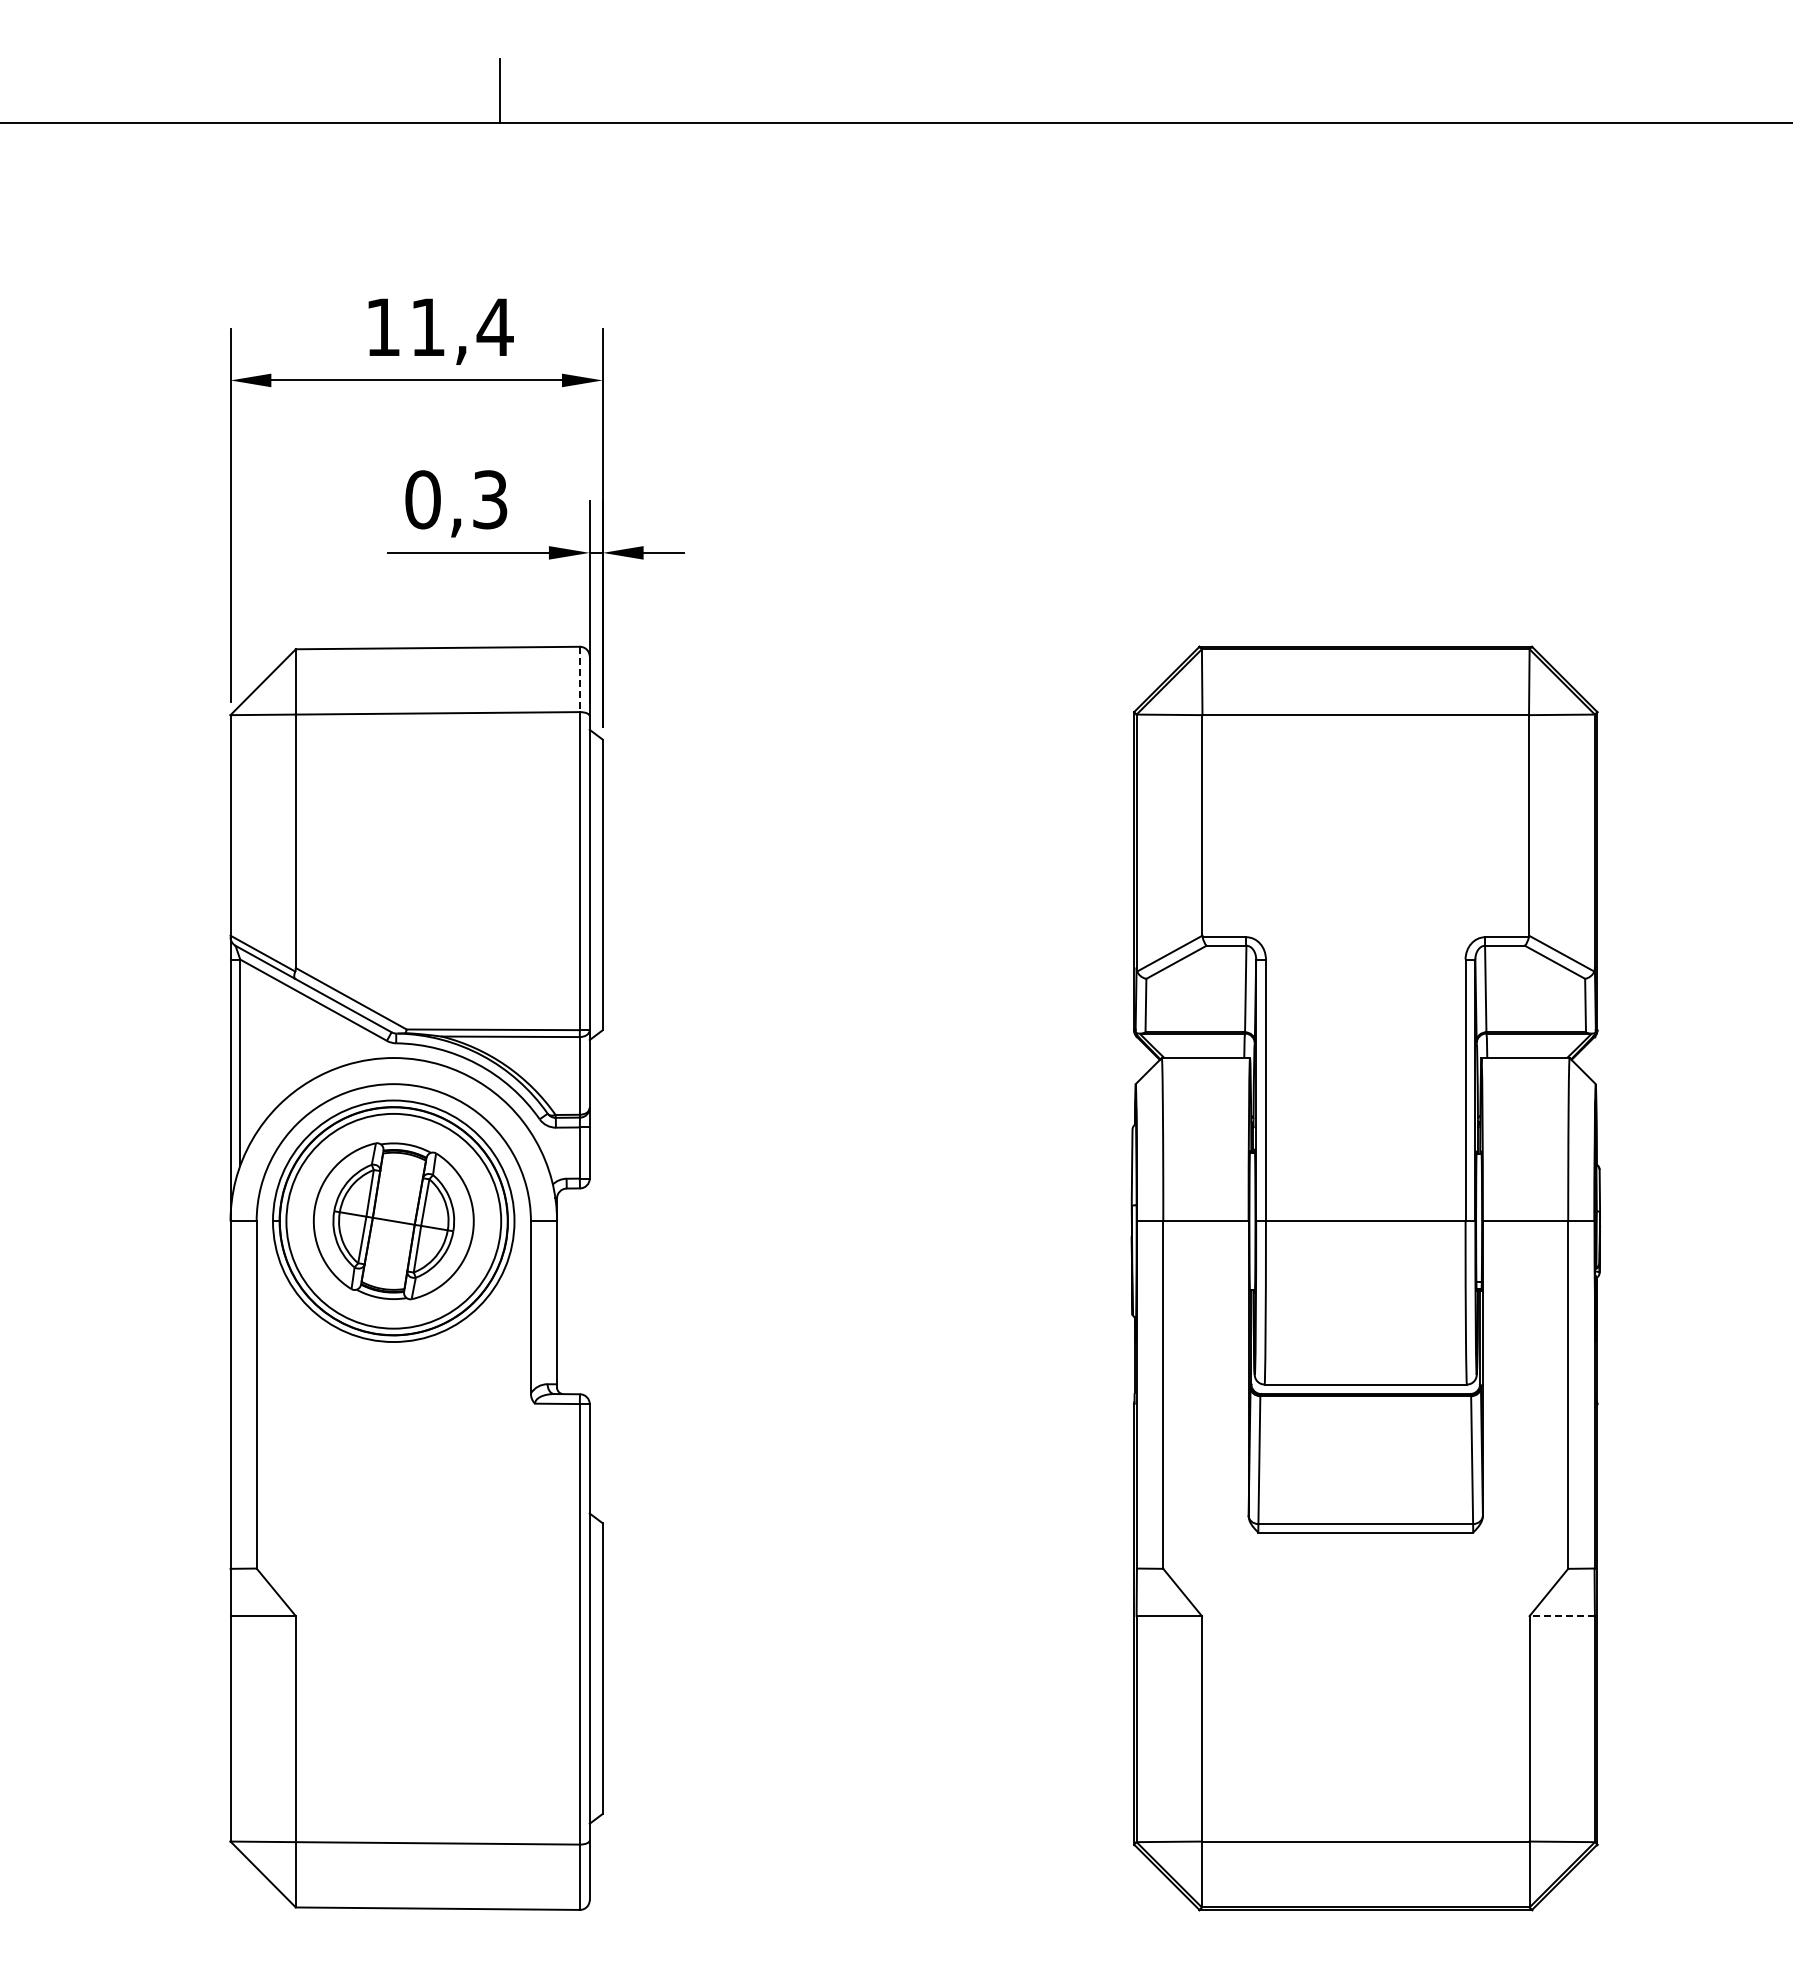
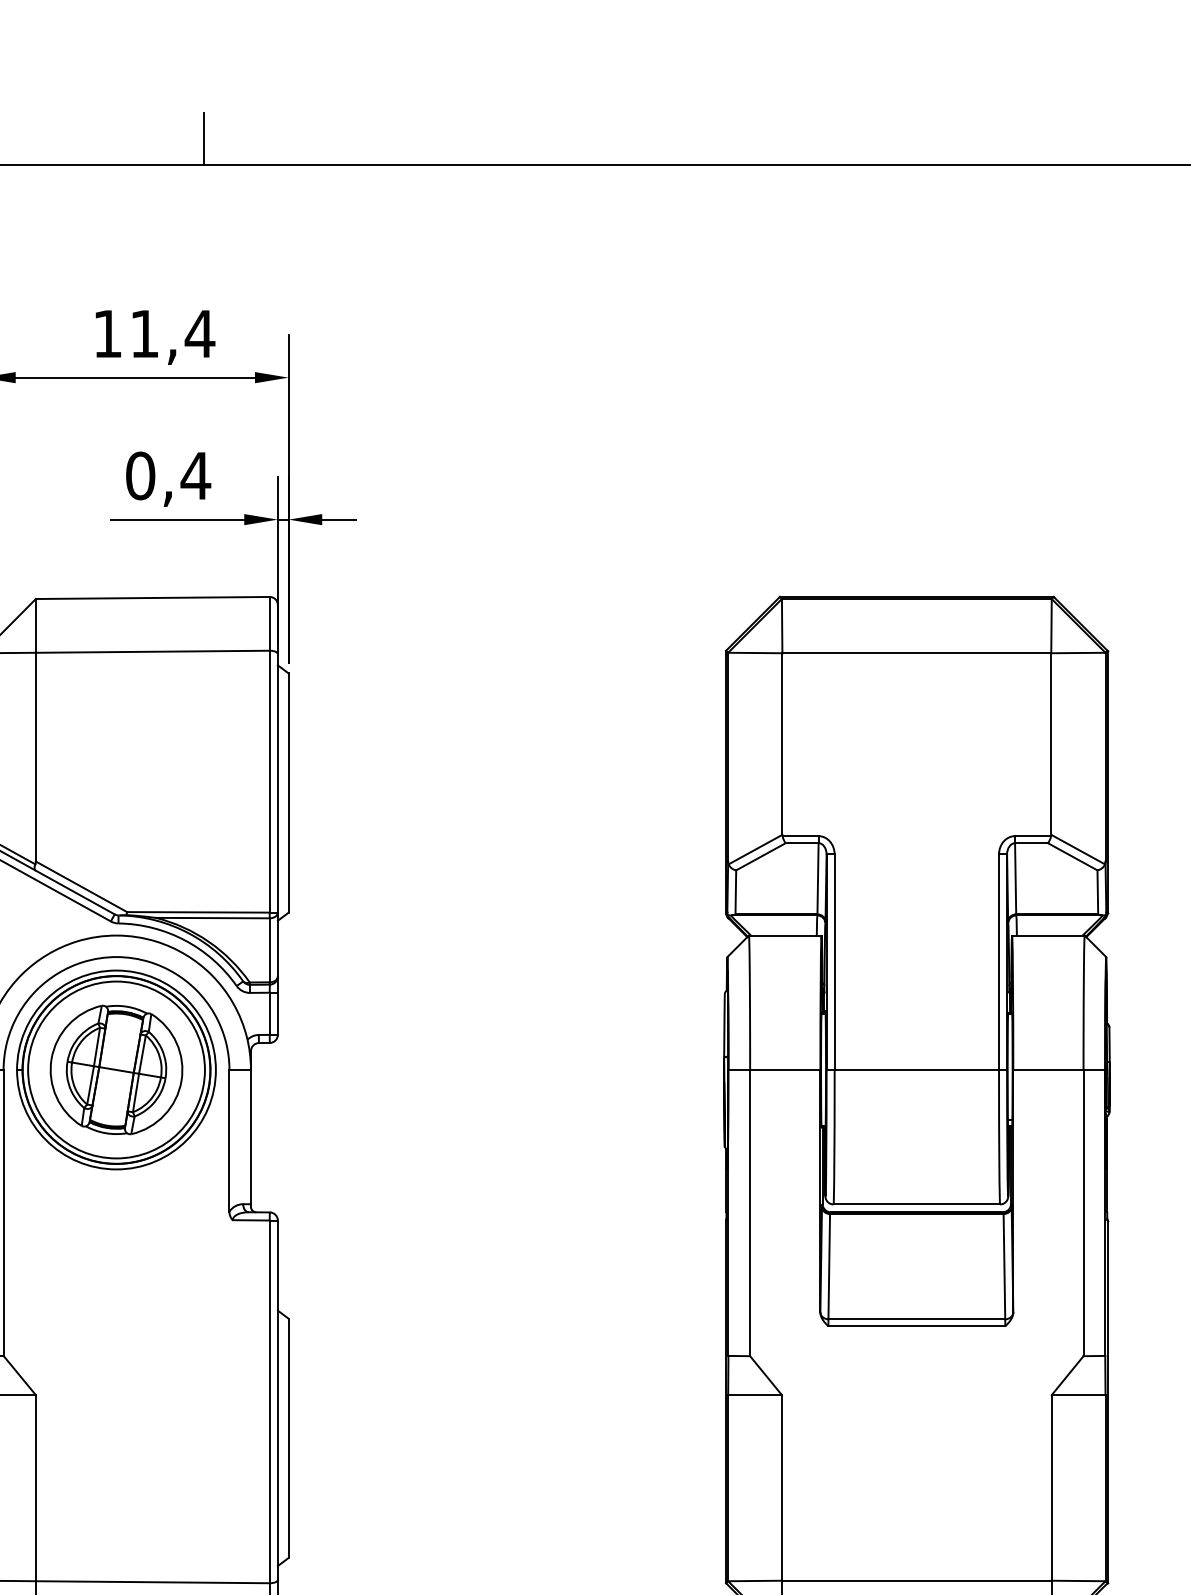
text: (489, 499) -> (195, 475), 0,3 -> 0,4
line: (579, 679) -> (269, 623), dashed -> solid
line: (1562, 1616) -> (1078, 1395), dashed -> solid

